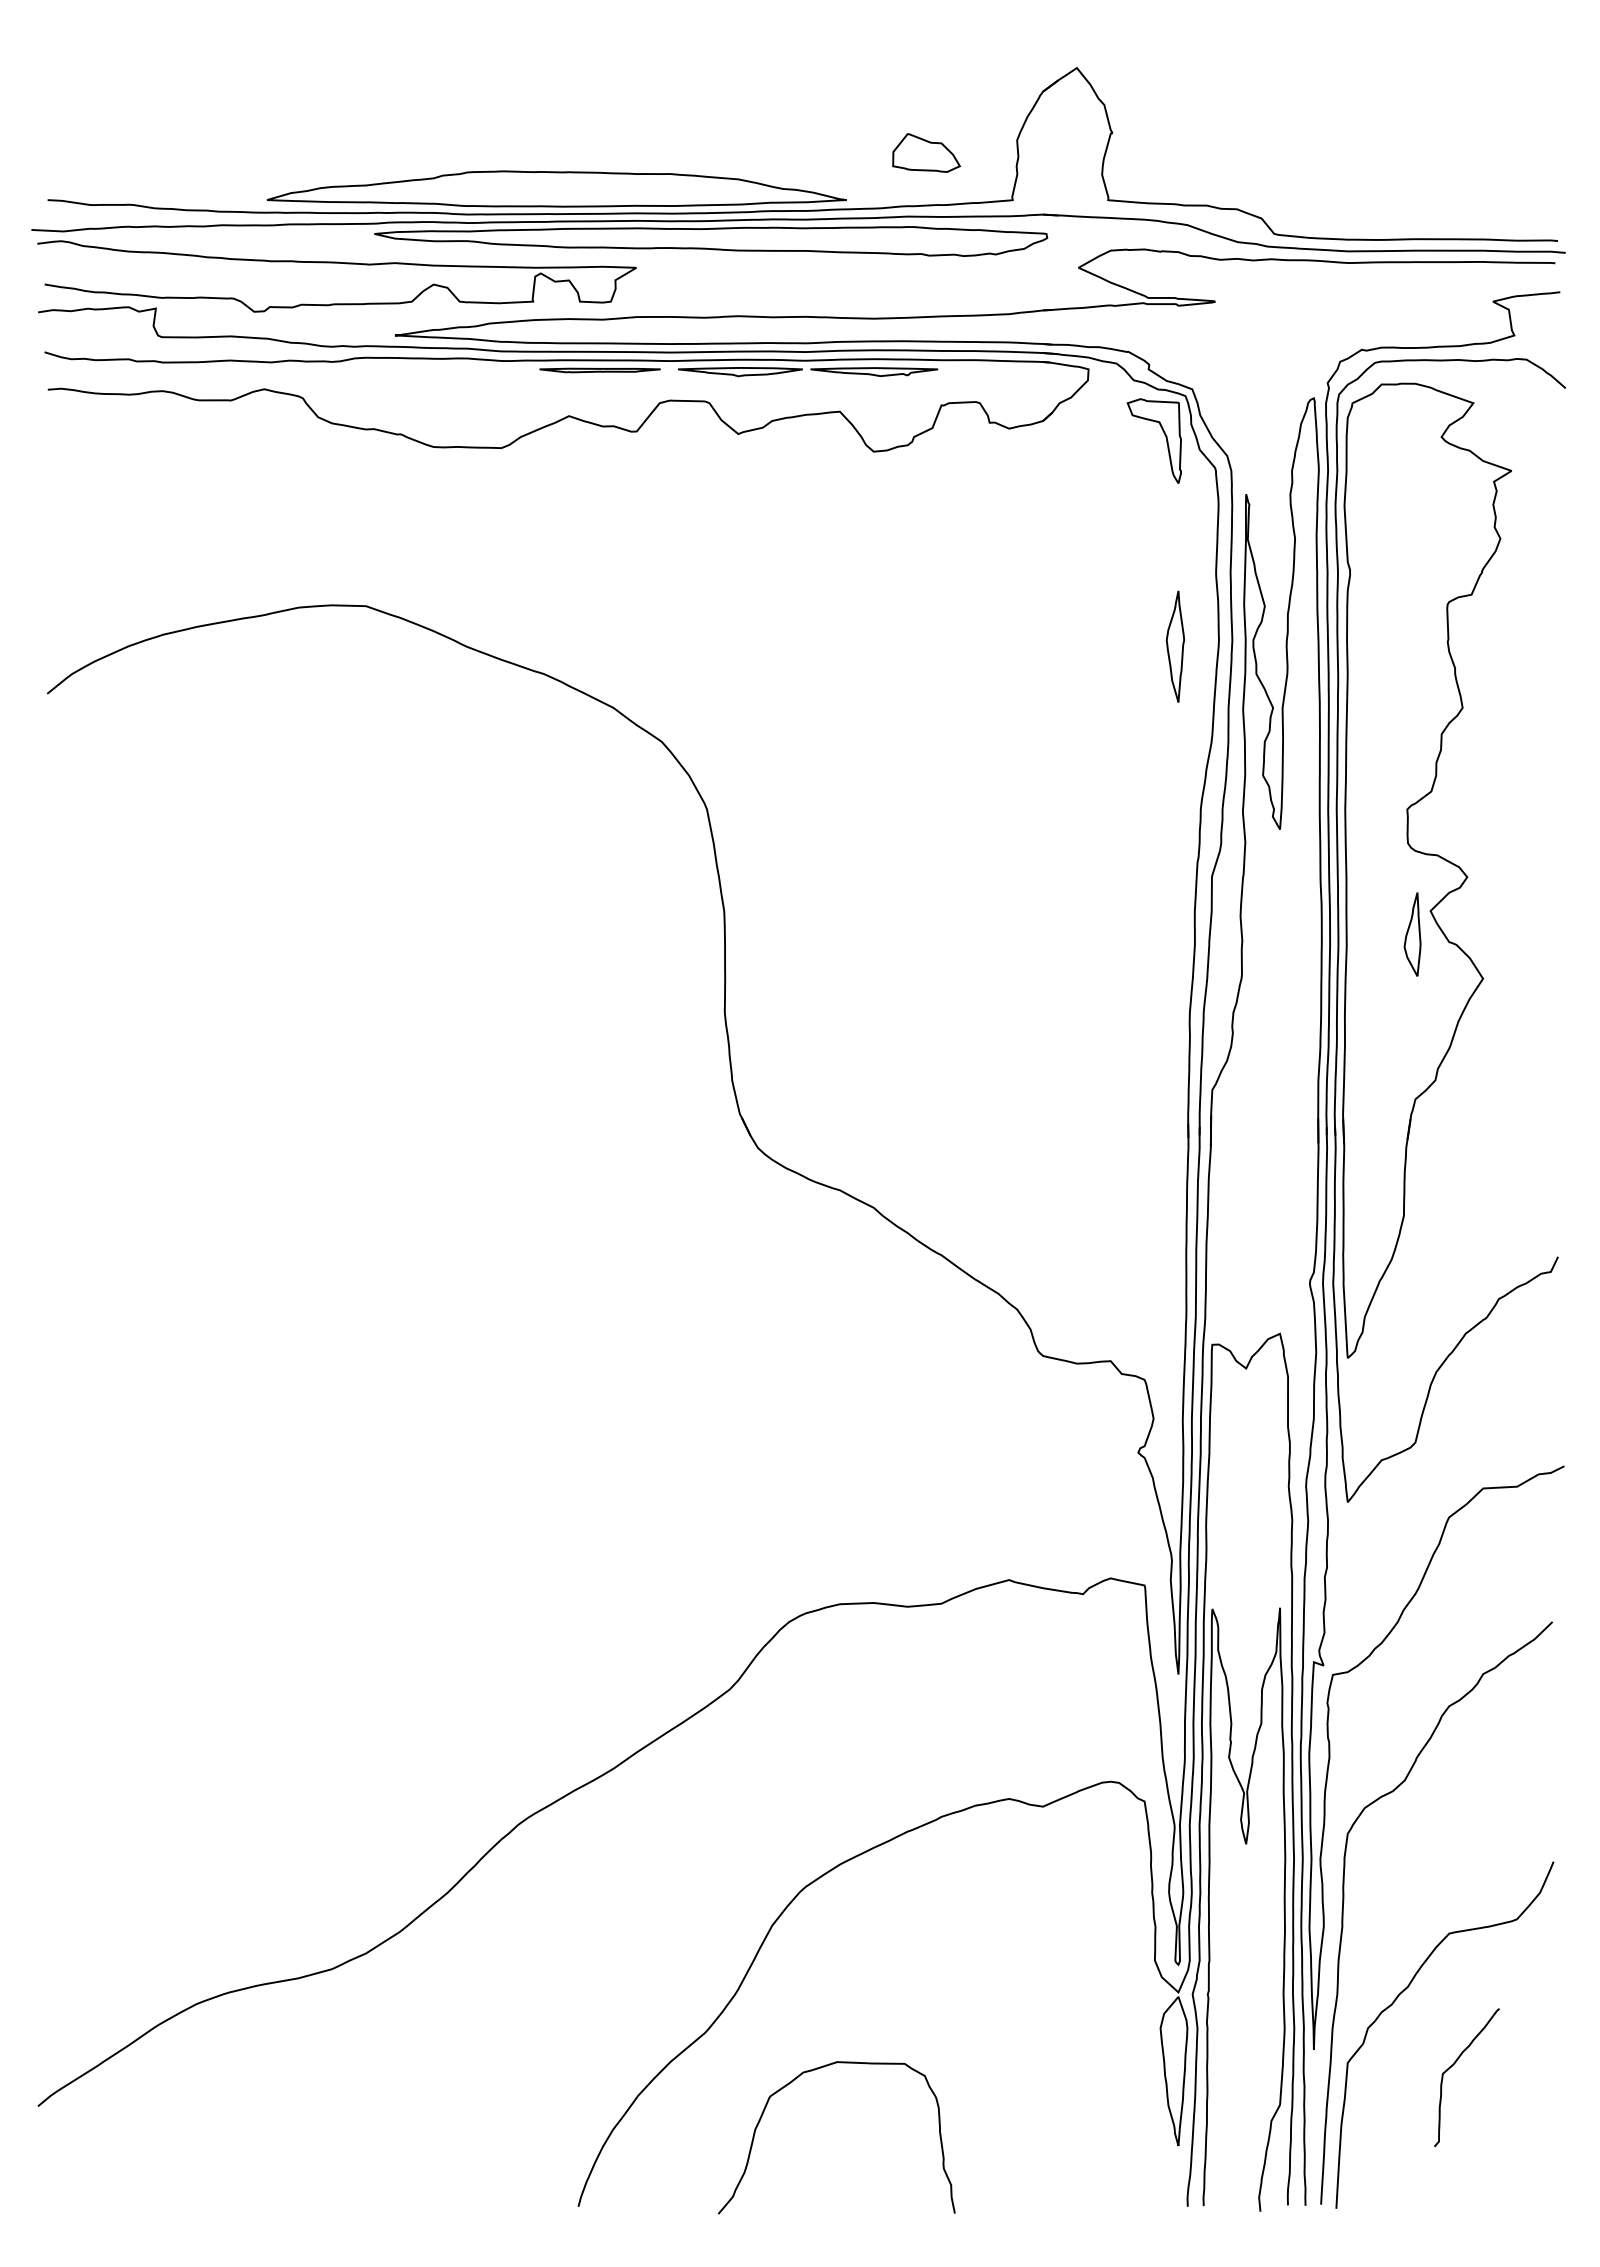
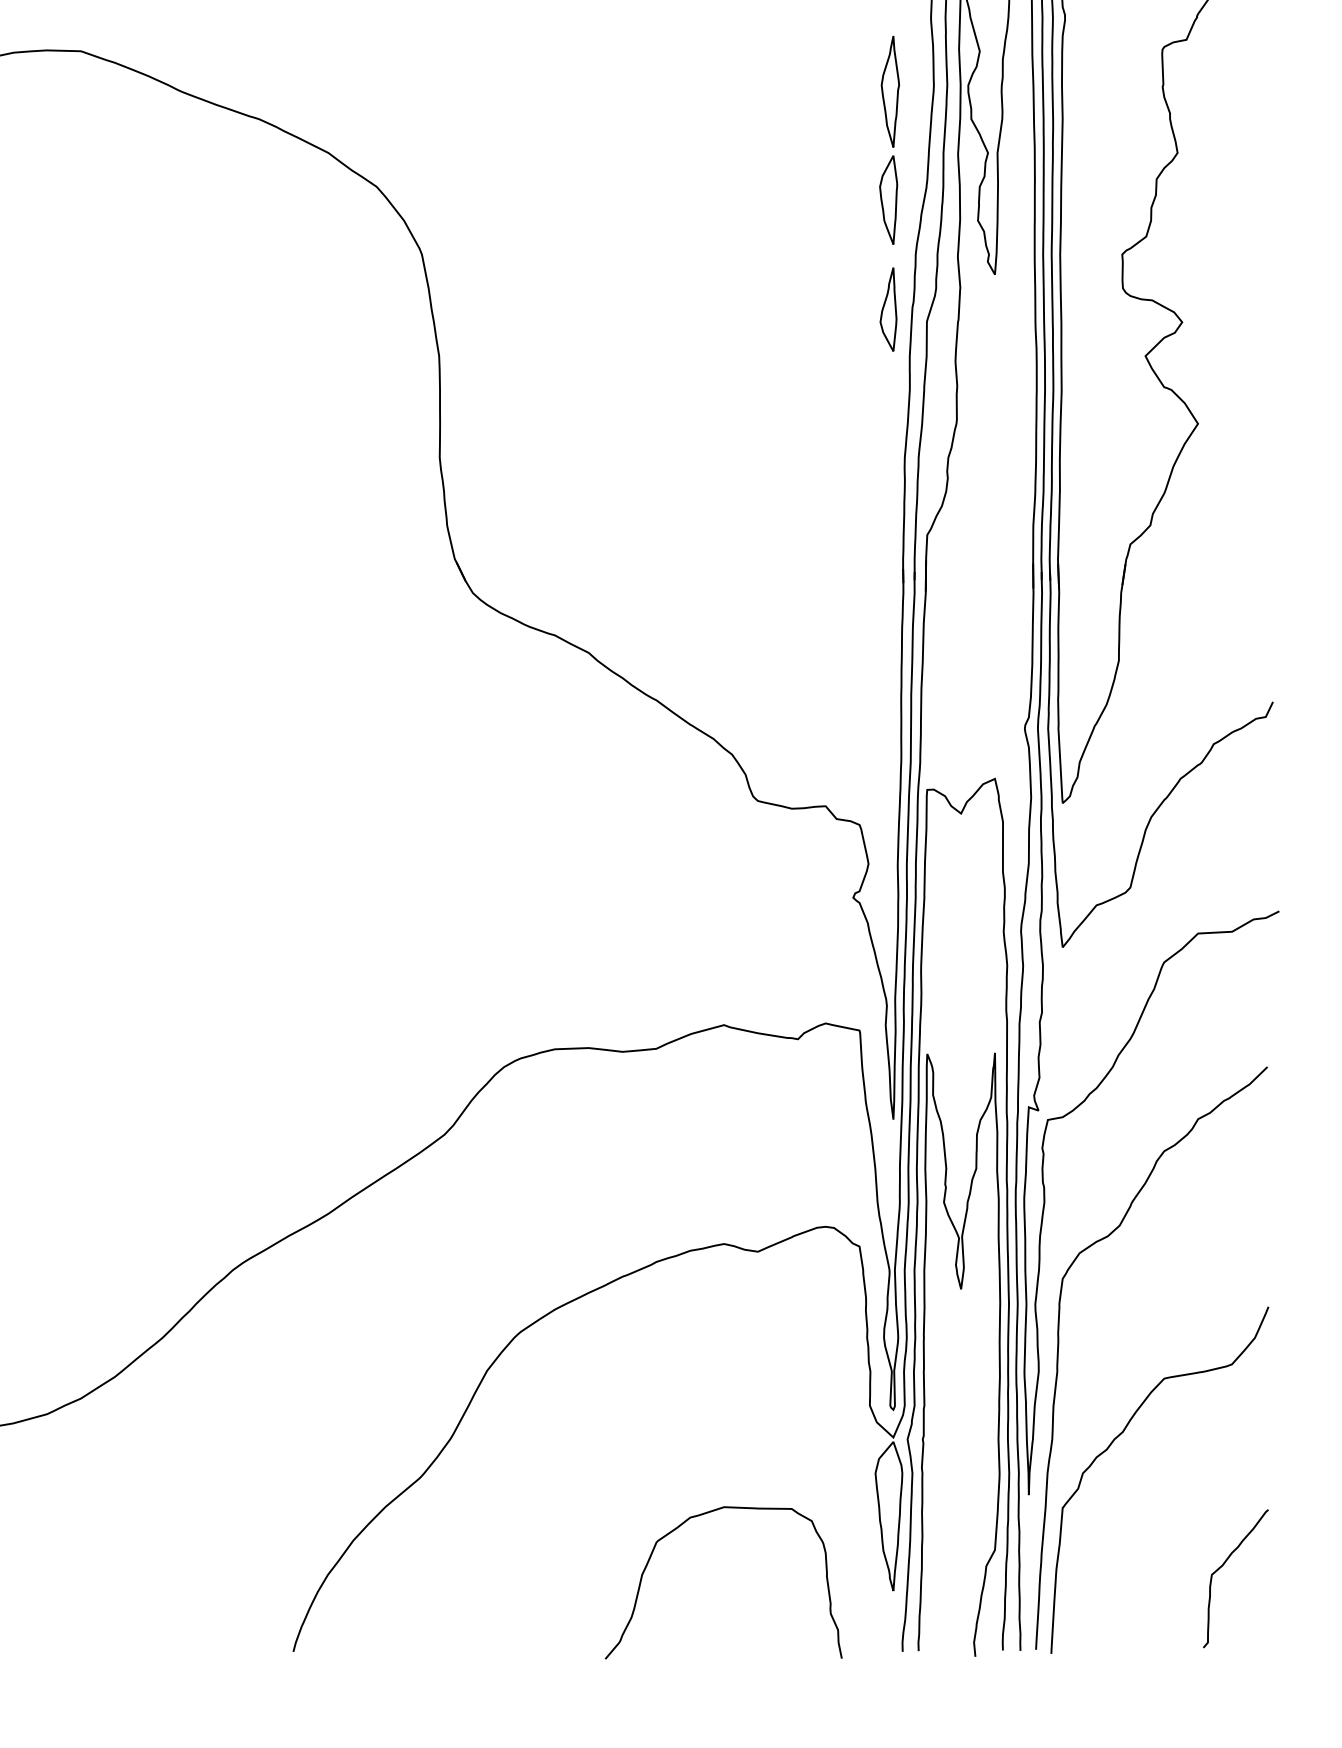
part: (1173, 754) -> (888, 199), added
part: (1412, 934) -> (888, 309), moved
curve: (1454, 2064) -> (1223, 1565), moved
curve: (815, 2070) -> (702, 1515), moved

